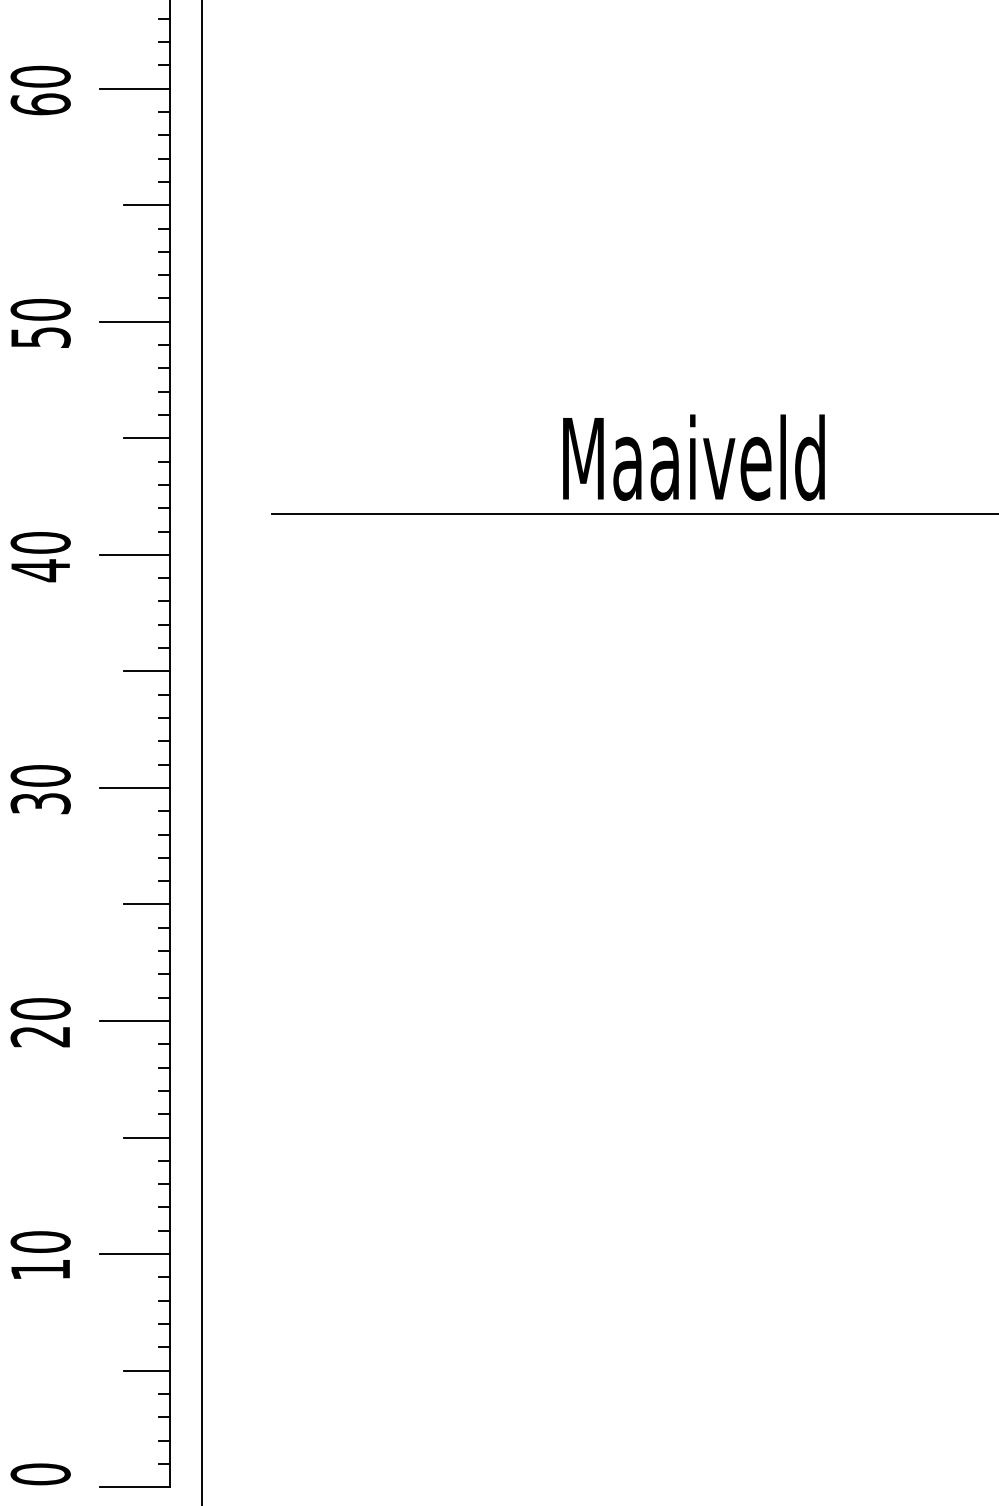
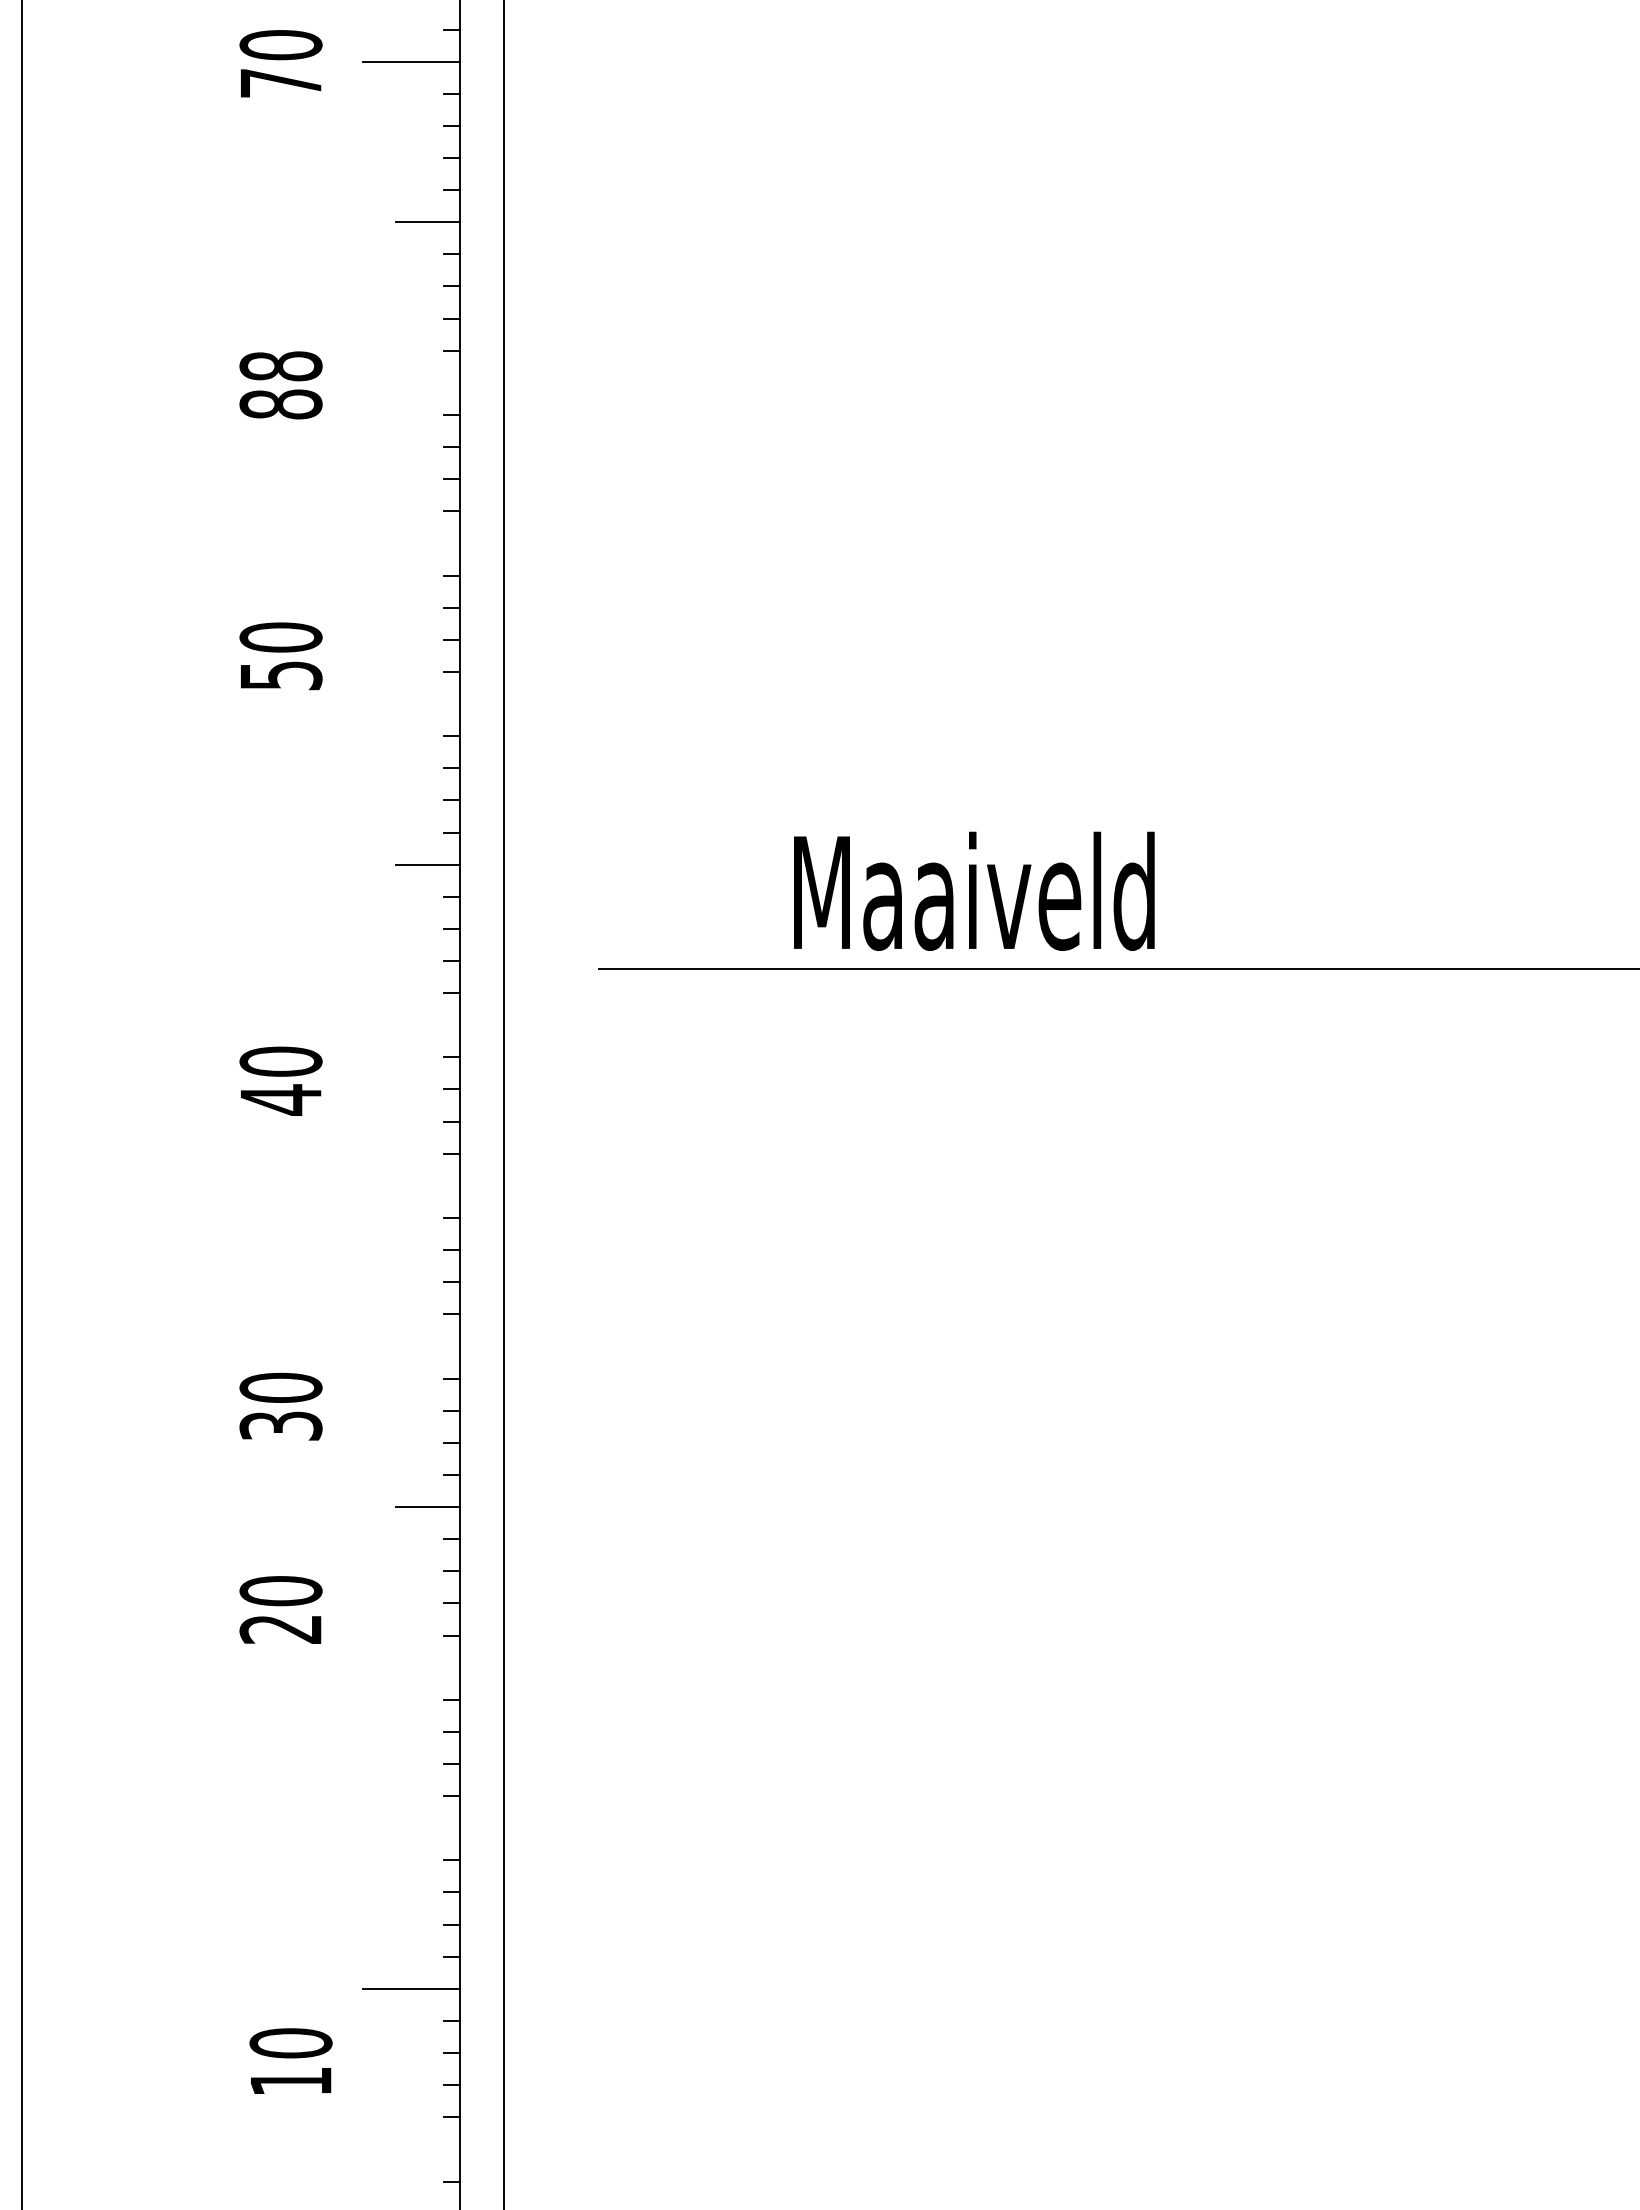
line: (135, 88) -> (411, 382), removed
text: (40, 90) -> (280, 385), 60 -> 88
line: (146, 205) -> (427, 543), removed
line: (135, 322) -> (411, 704), removed
text: (40, 323) -> (280, 656), moved
text: (694, 457) -> (974, 890), moved
line: (135, 555) -> (411, 1025), removed
text: (40, 556) -> (280, 1080), moved
line: (146, 671) -> (427, 1185), removed
line: (135, 787) -> (411, 1346), removed
text: (40, 789) -> (280, 1406), moved
line: (135, 1020) -> (411, 1667), removed
text: (40, 1022) -> (280, 1609), moved
line: (146, 1137) -> (427, 1828), removed
text: (40, 1254) -> (290, 2060), moved
line: (146, 1370) -> (427, 2149), removed

